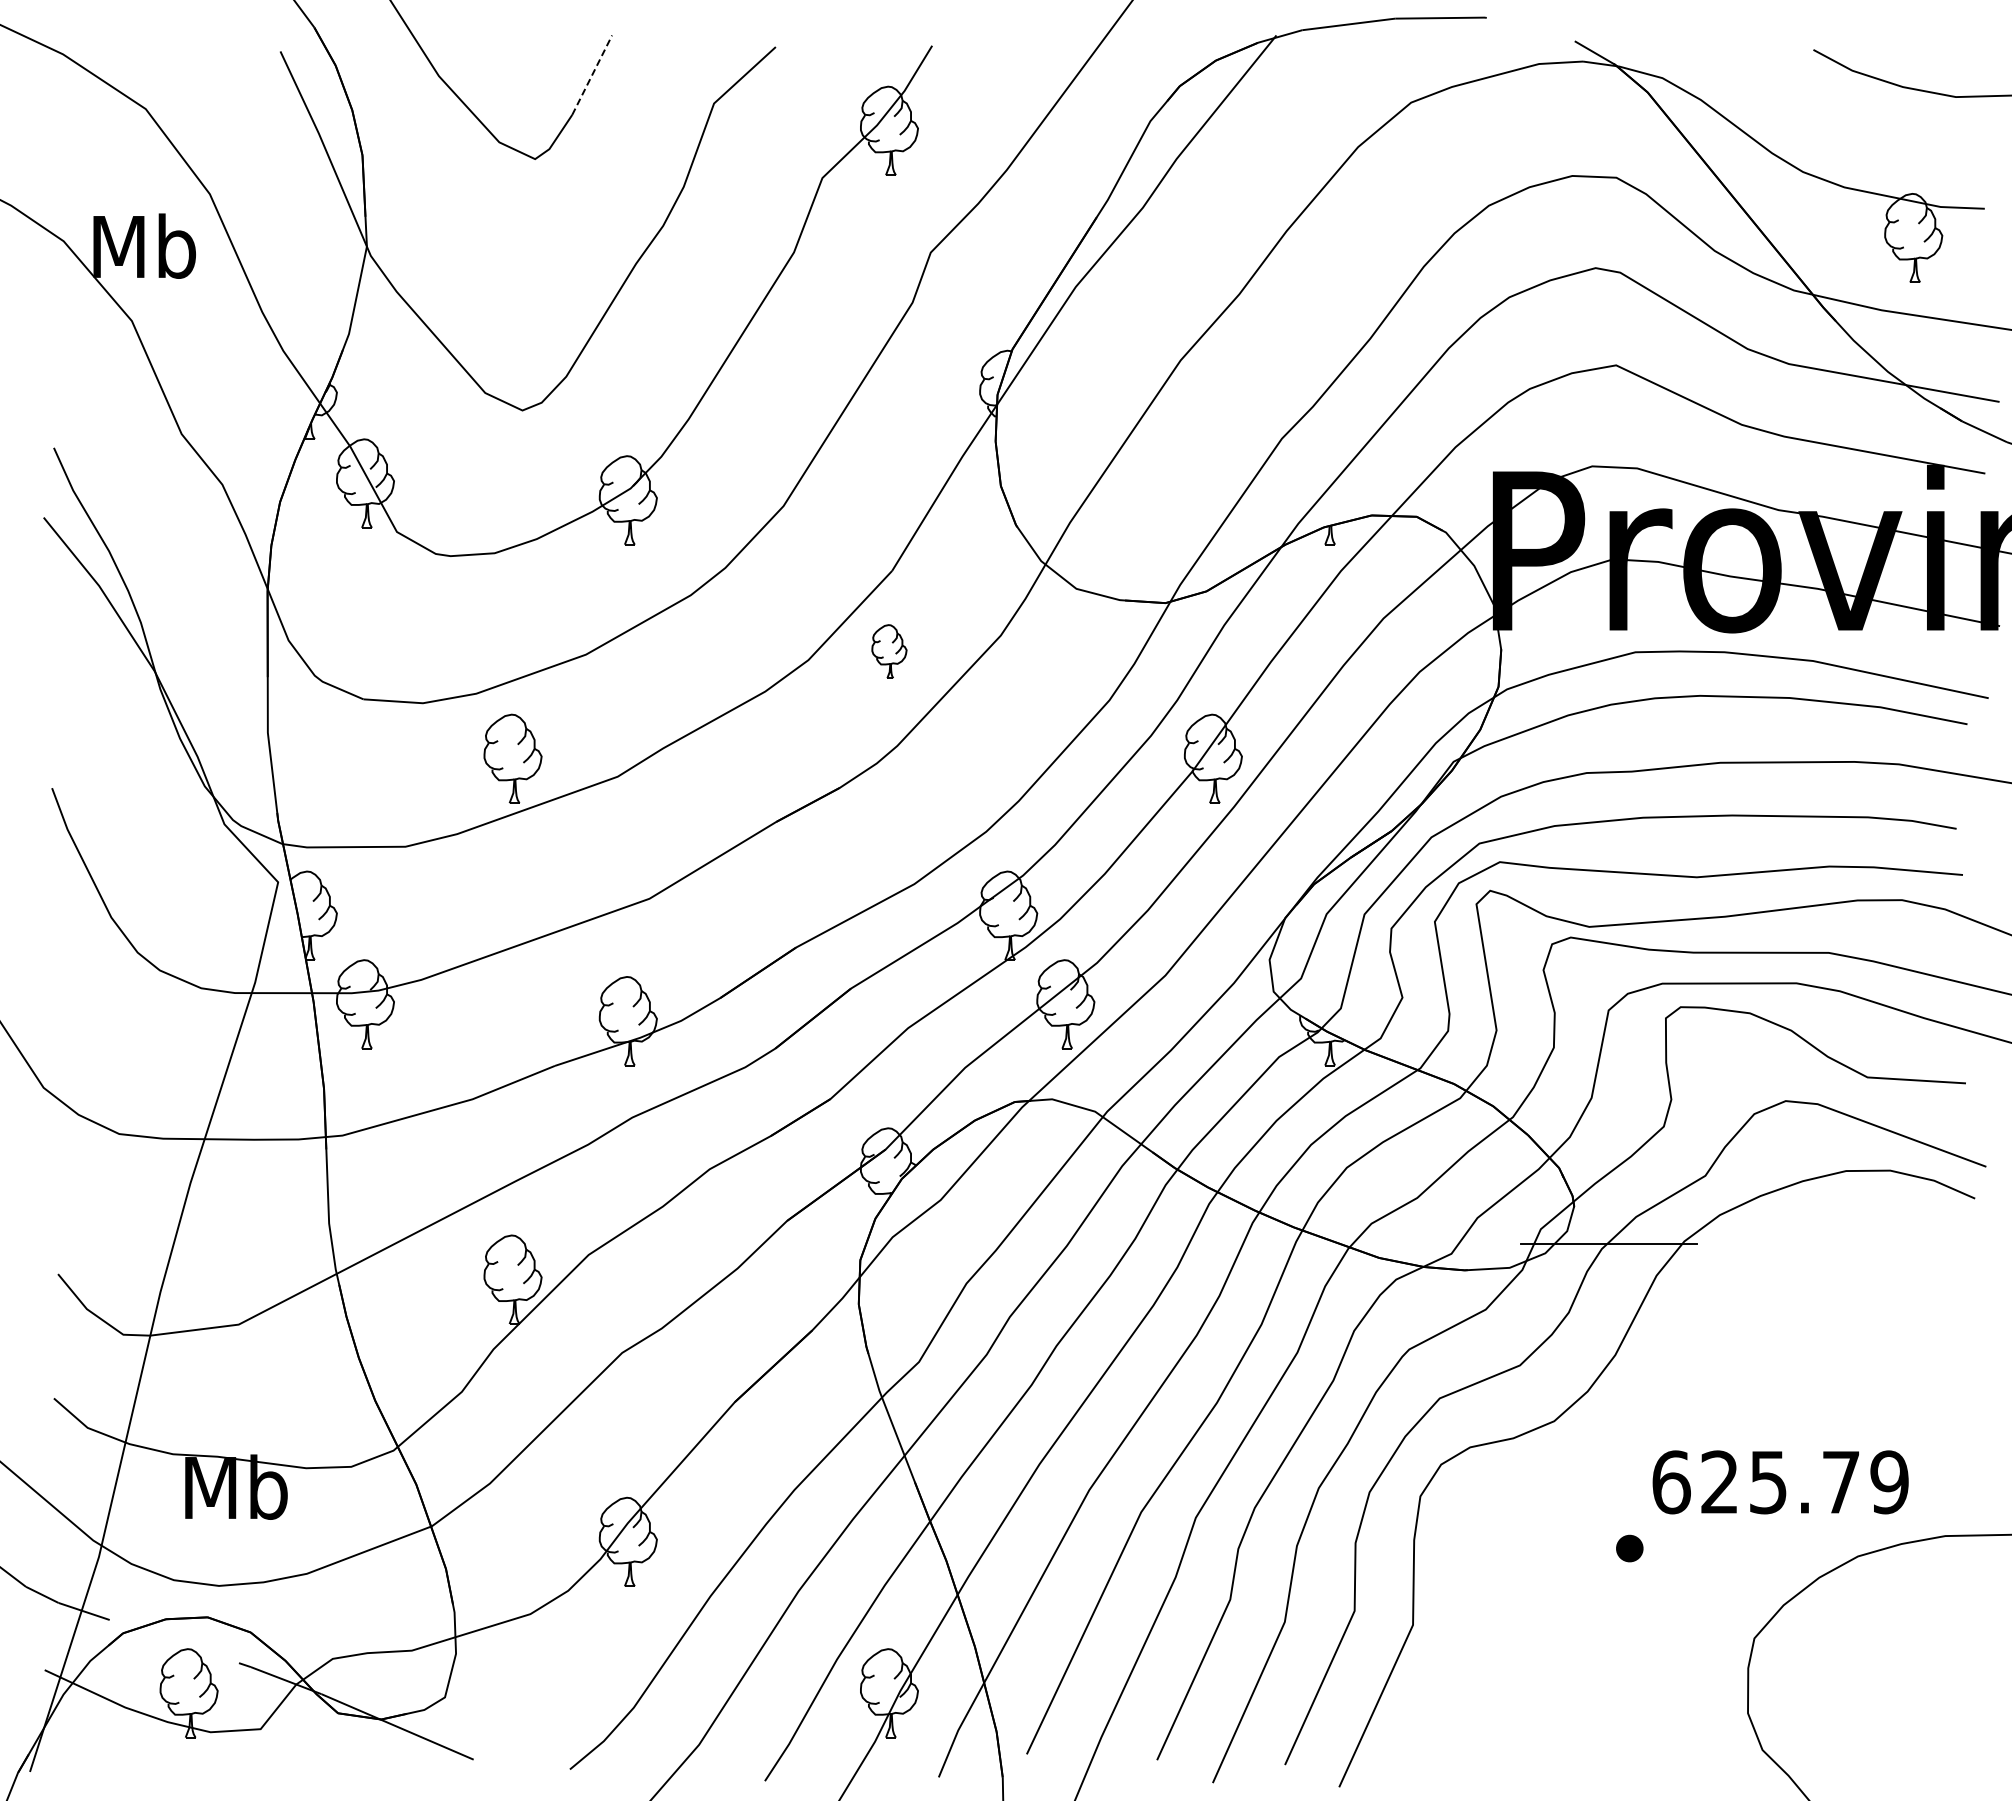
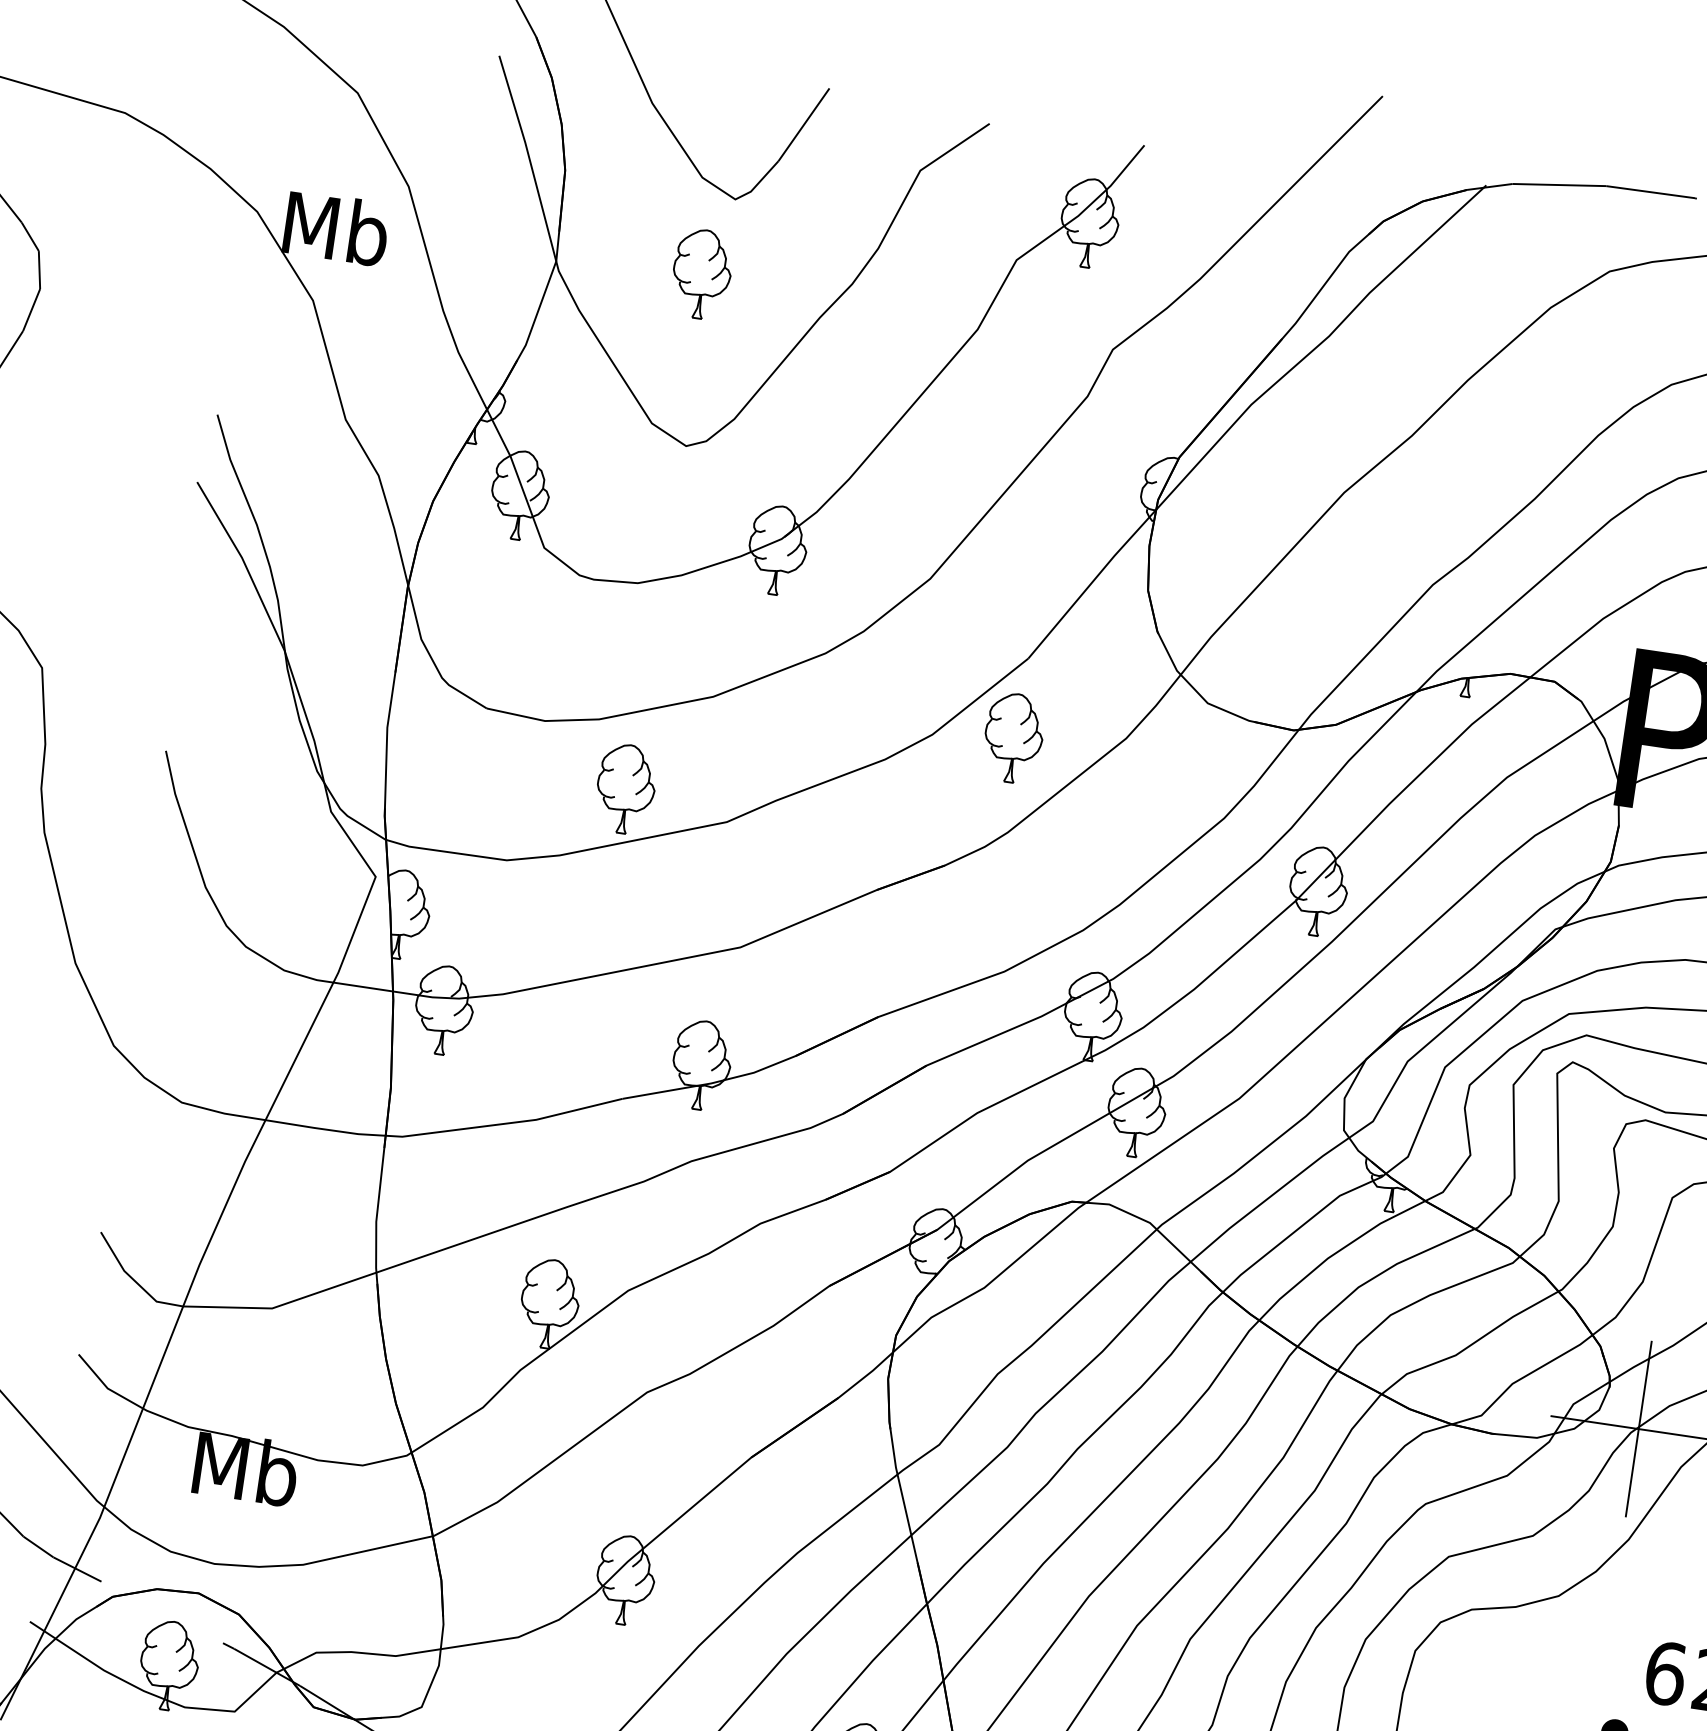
line: (592, 74) -> (804, 124), dashed -> solid
part: (512, 237) -> (701, 273), added
part: (889, 651) -> (1013, 737), size x1.67
line: (1609, 1243) -> (1639, 1428), added

